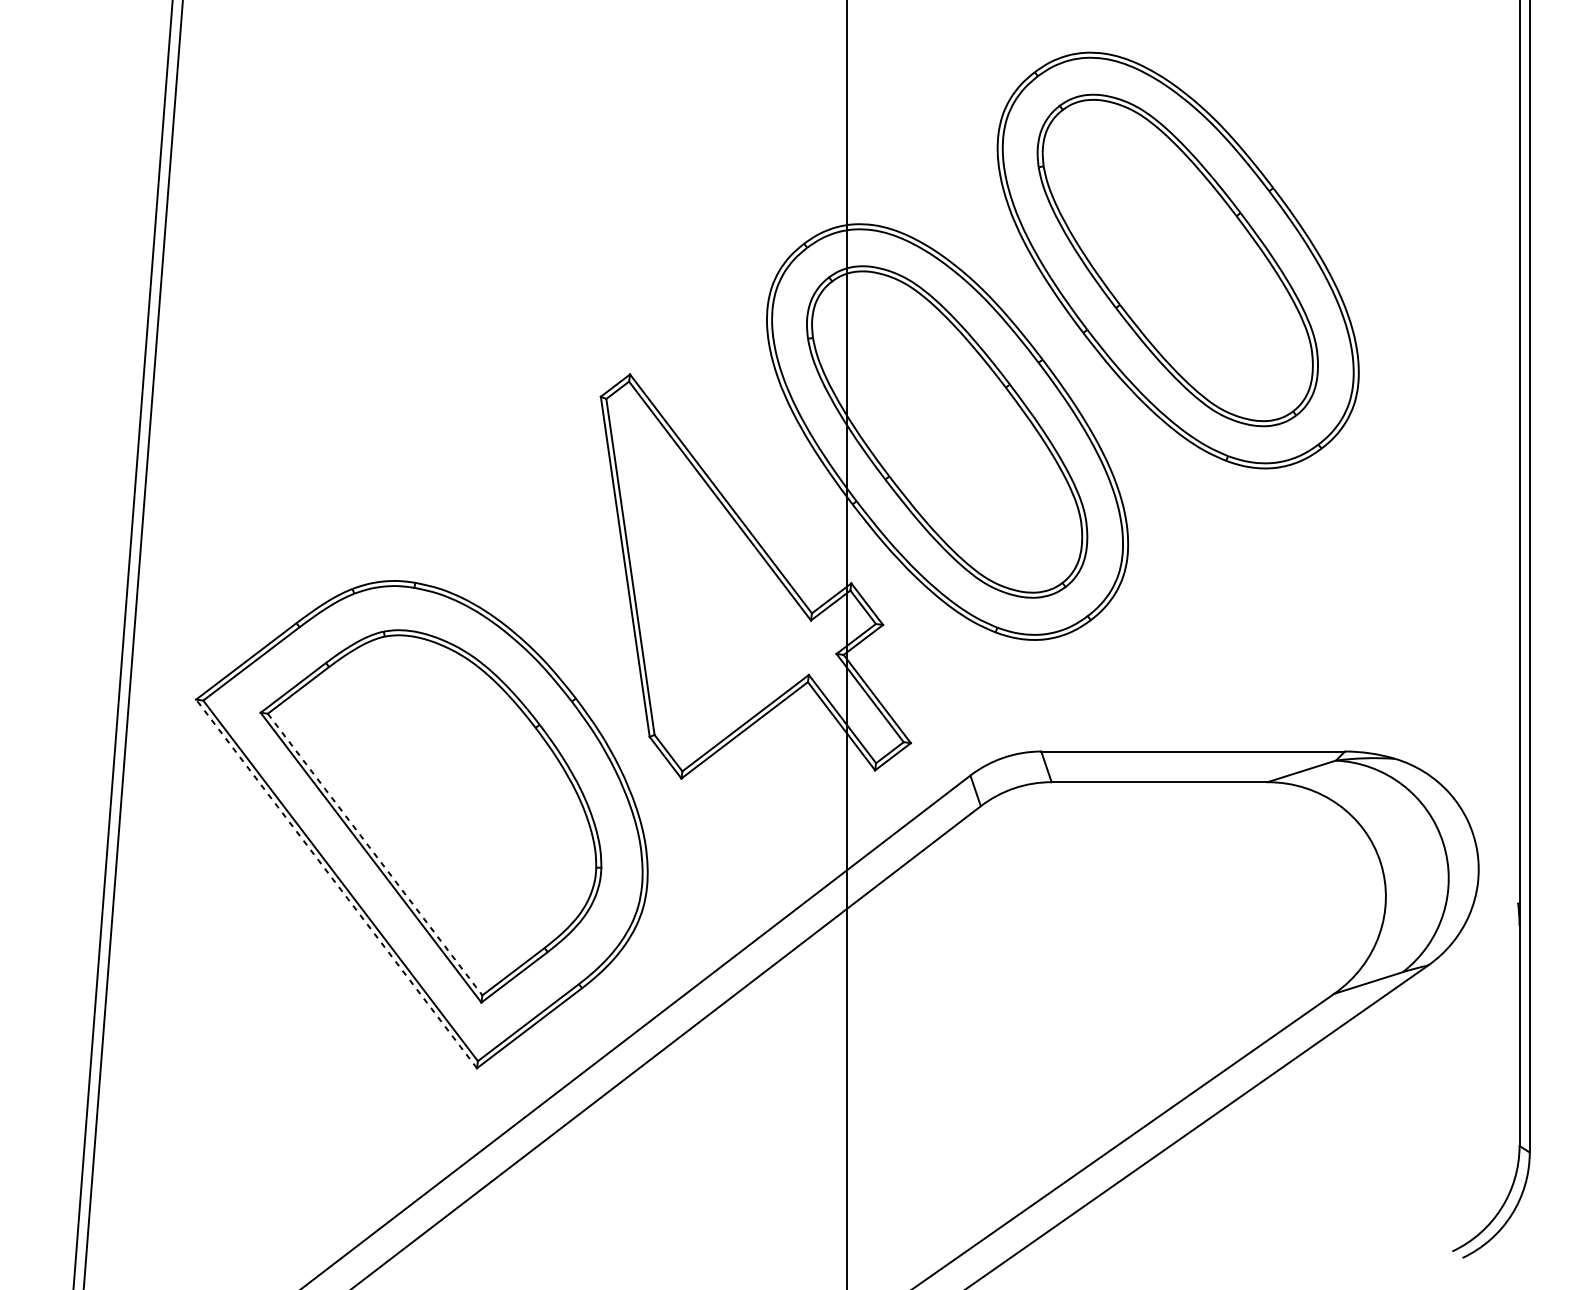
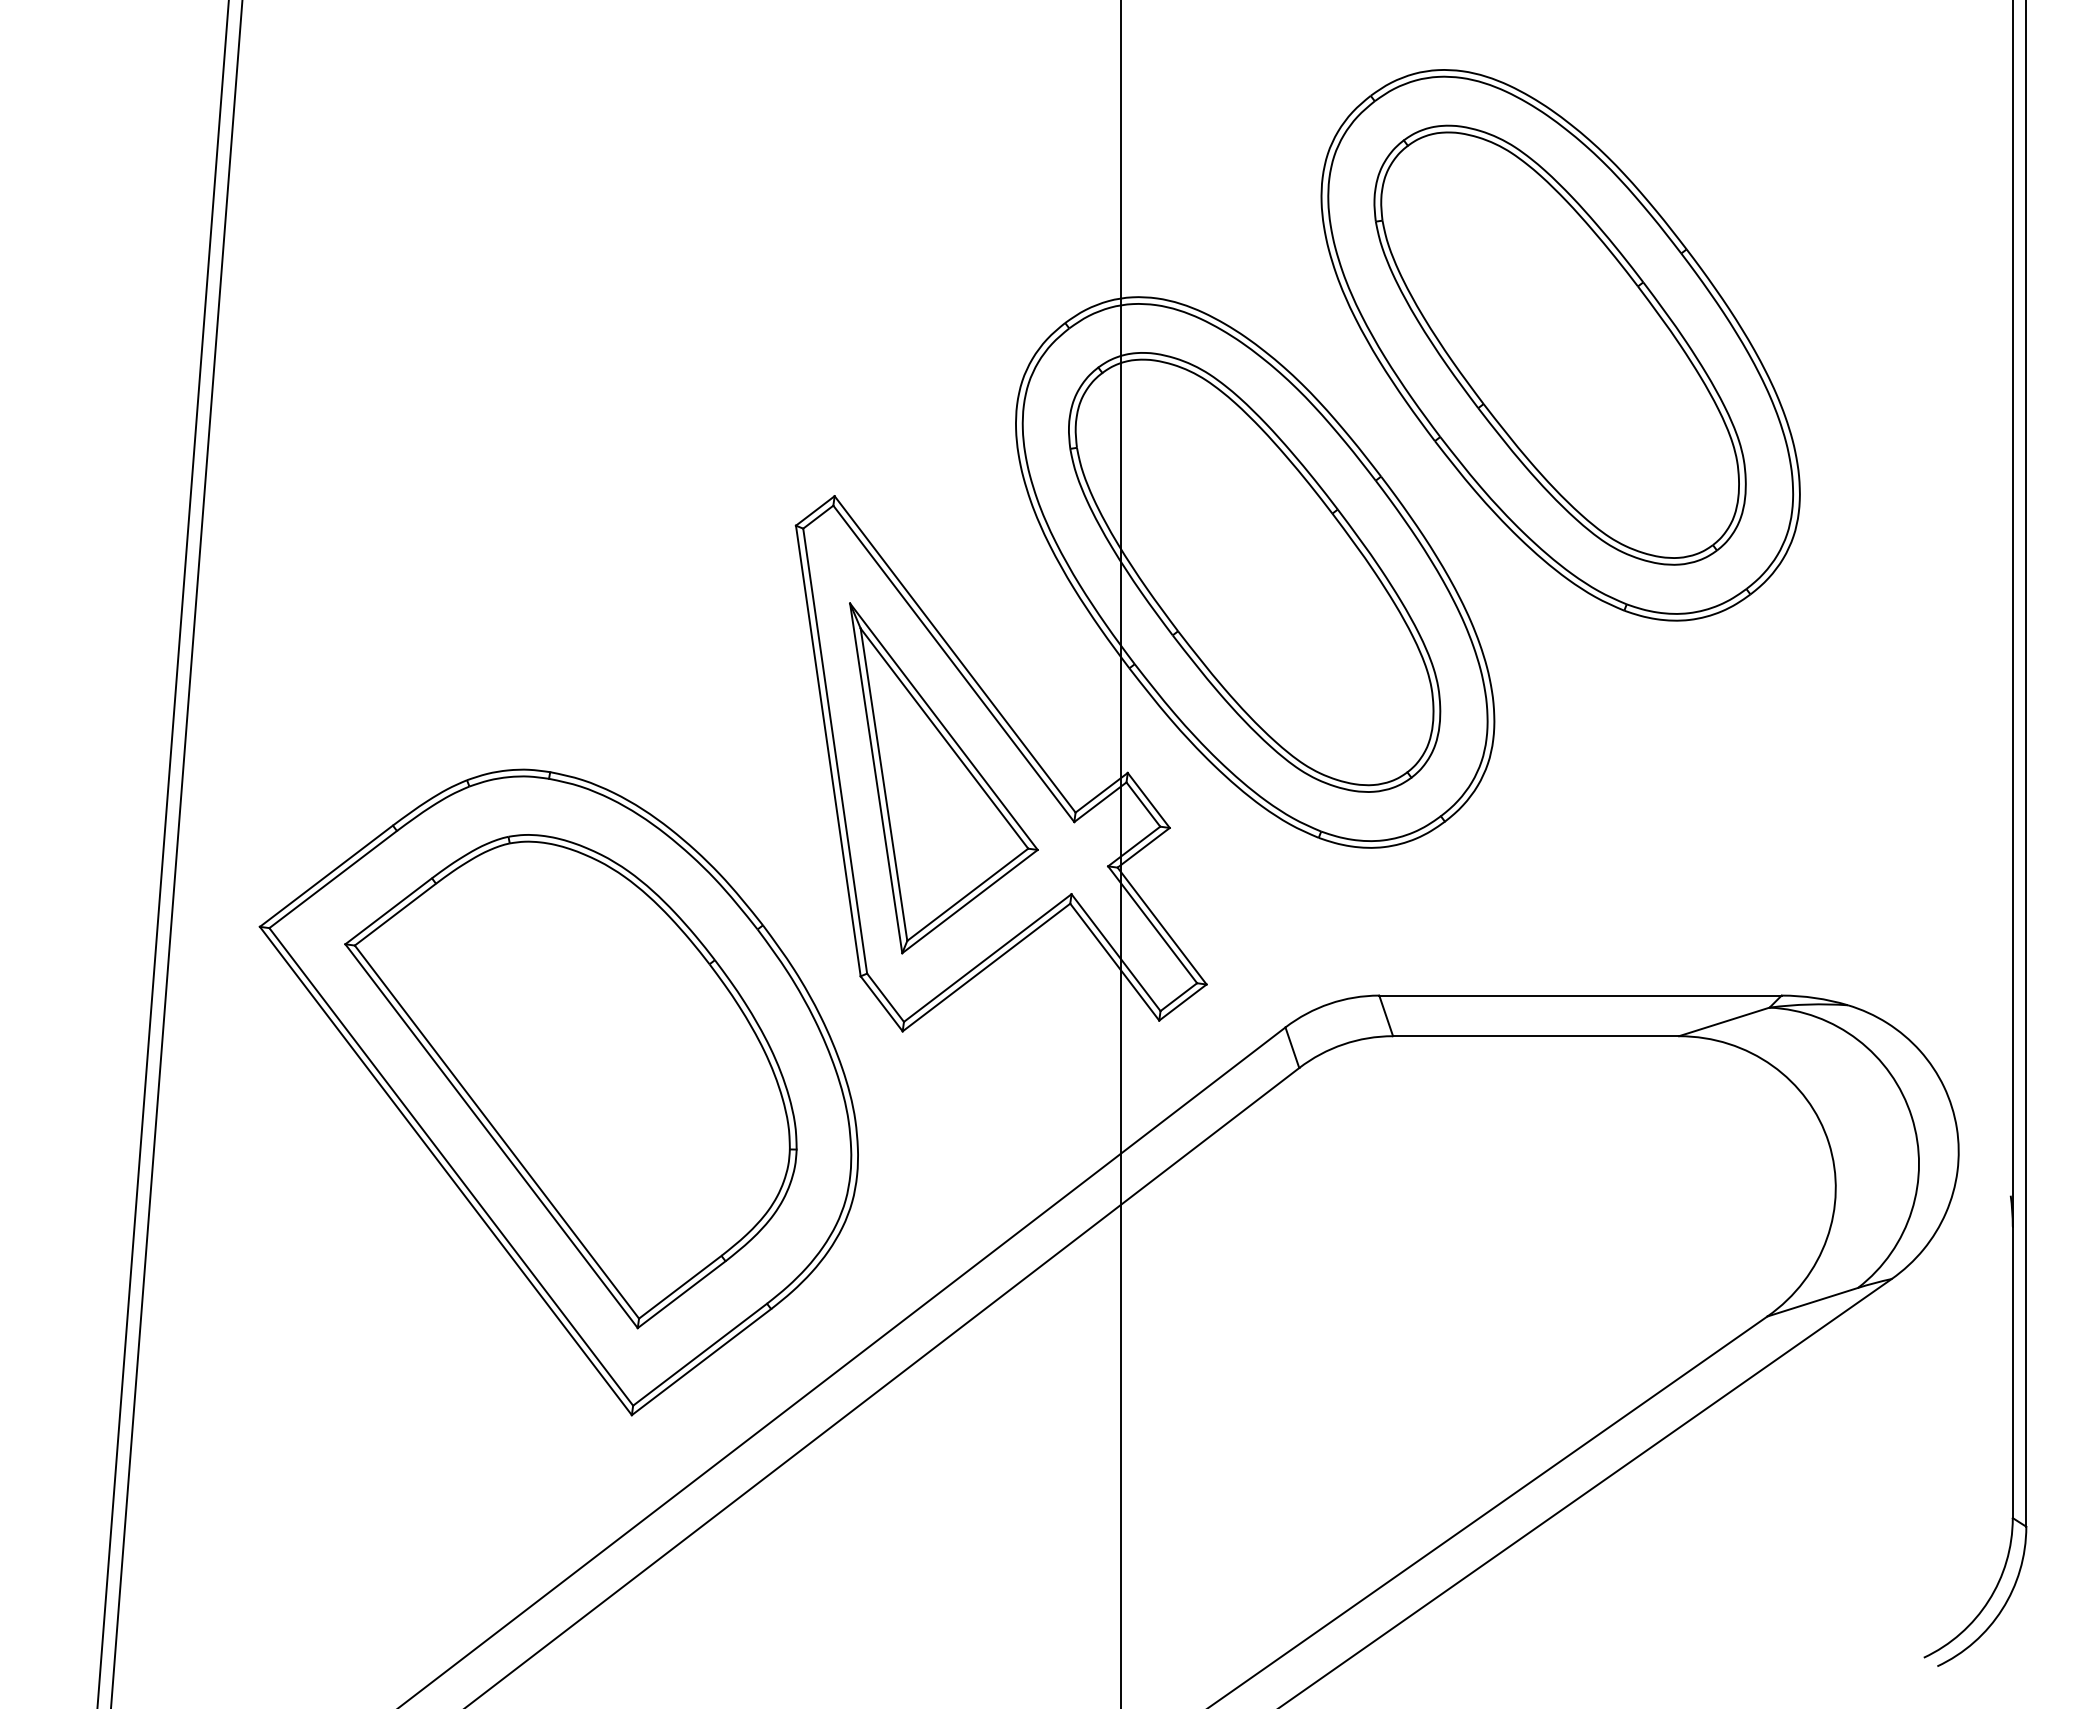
part: (712, 587) -> (943, 778), added
line: (375, 854) -> (497, 1132), dashed -> solid
line: (336, 884) -> (445, 1171), dashed -> solid

